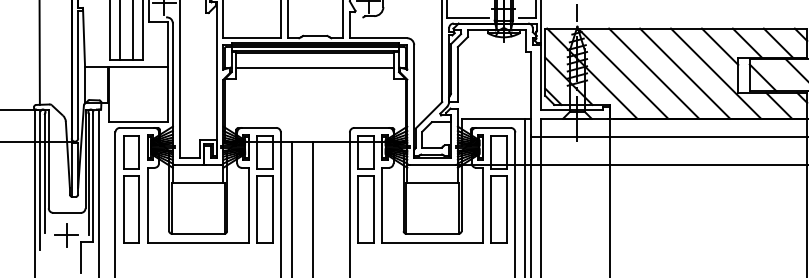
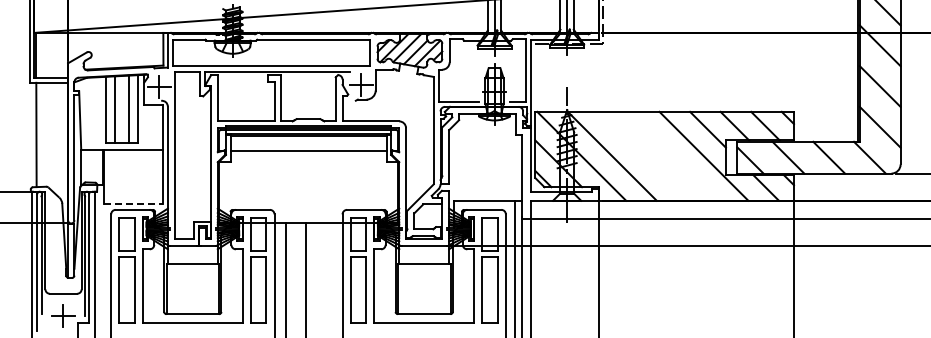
line: (653, 72) -> (642, 155), removed
line: (684, 72) -> (672, 155), removed
line: (139, 121) -> (134, 203), solid -> dashed

